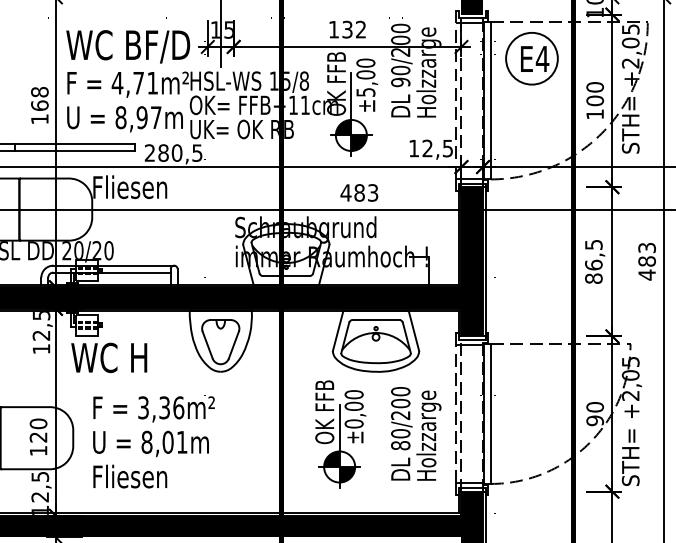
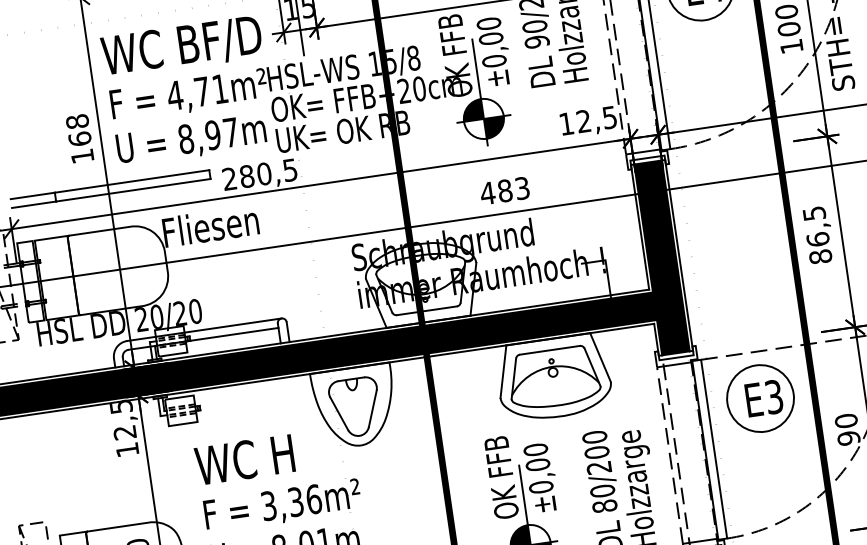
text: (365, 91) -> (493, 60), ±5,00 -> ±0,00
text: (299, 105) -> (411, 90), FFB+11cm -> FFB+20cm
text: (109, 357) -> (245, 459), moved
part: (531, 380) -> (759, 398), added

